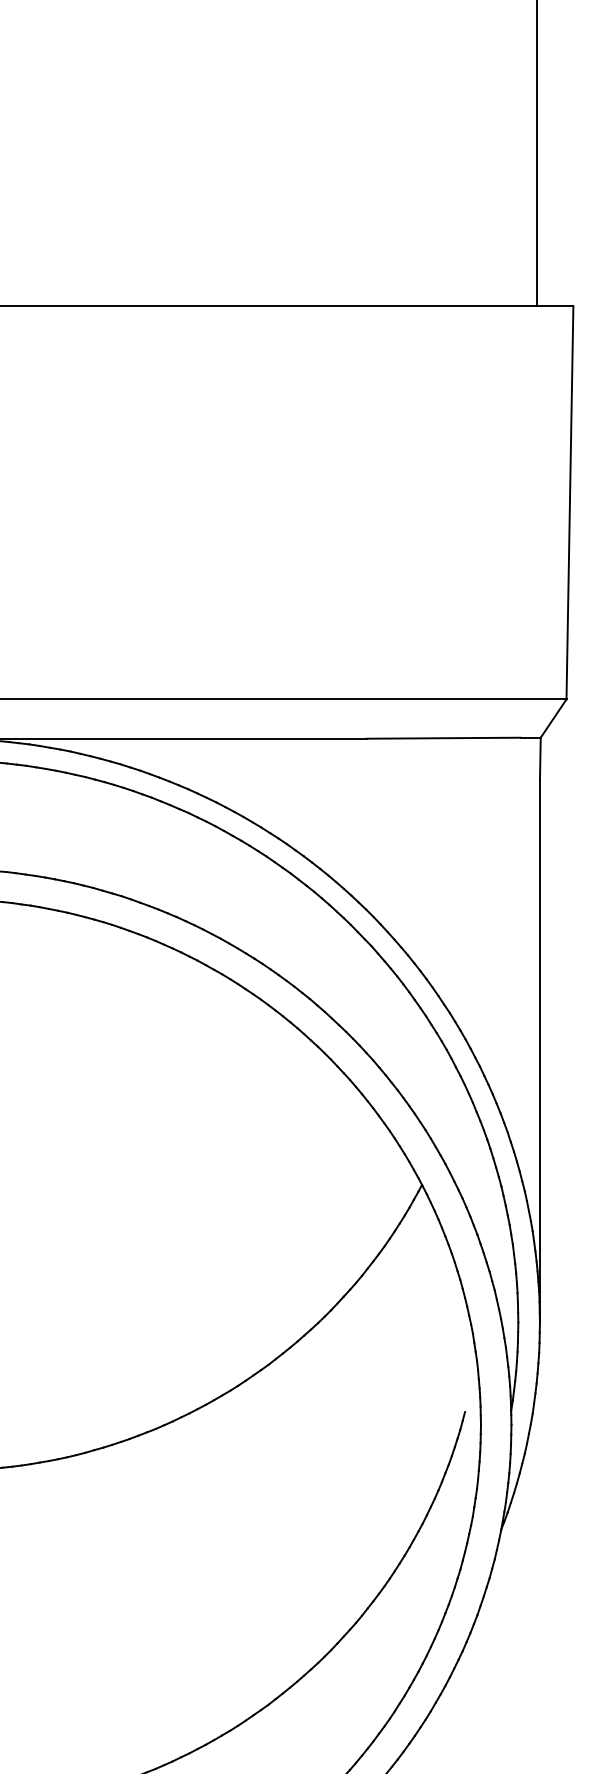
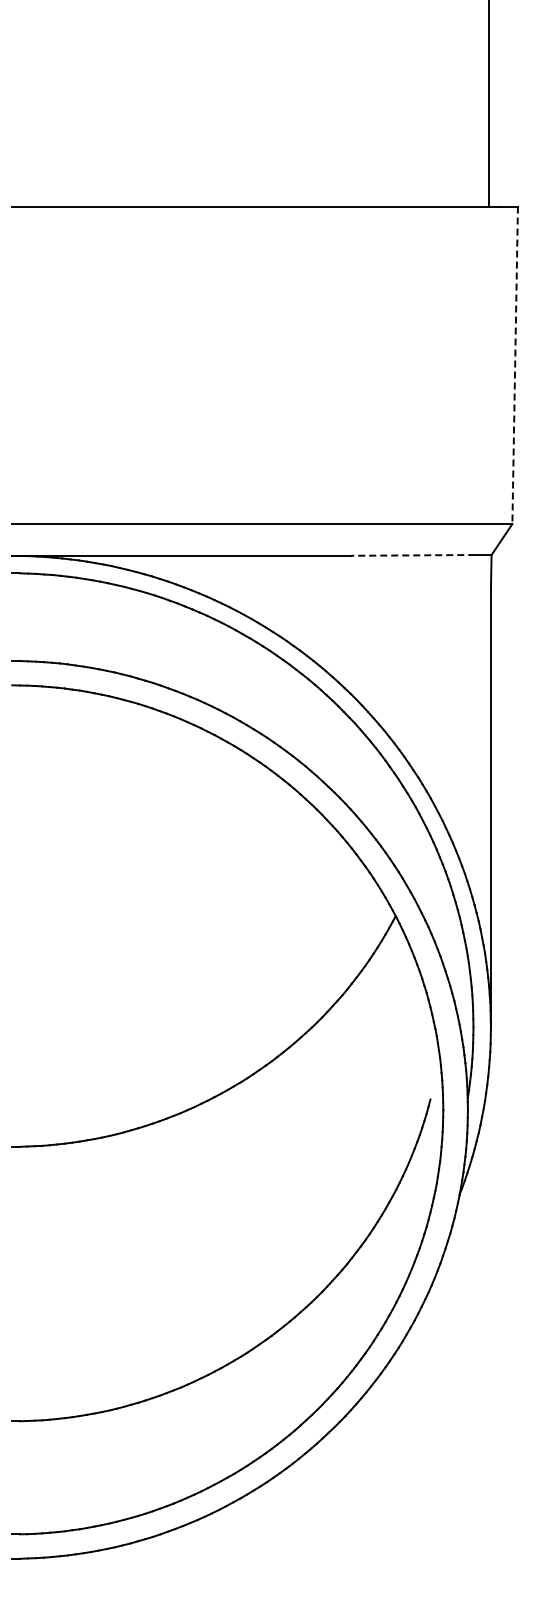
line: (570, 503) -> (515, 365), solid -> dashed
line: (442, 738) -> (412, 555), solid -> dashed

